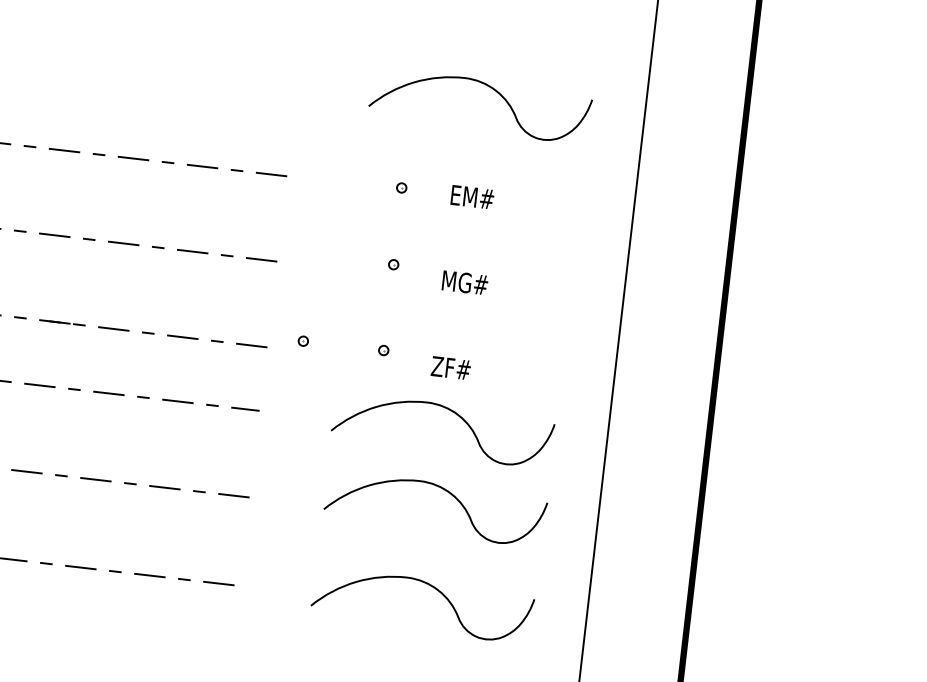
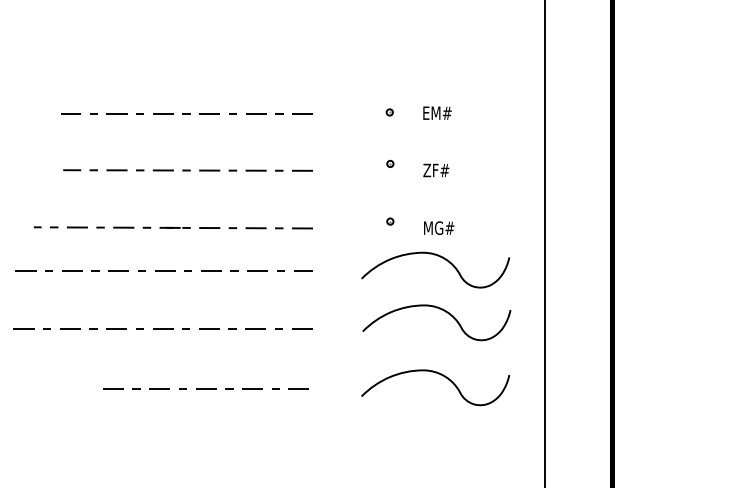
curve: (488, 87) -> (439, 39), removed
text: (464, 282) -> (438, 170), MG# -> ZF#
part: (303, 341) -> (336, 221), removed
text: (454, 367) -> (438, 227), ZF# -> MG#

